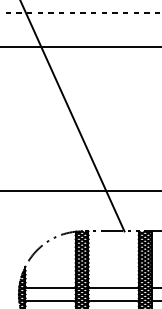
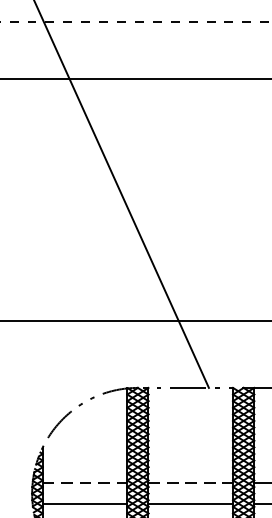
line: (51, 288) -> (86, 483), solid -> dashed
line: (114, 288) -> (192, 483), solid -> dashed

